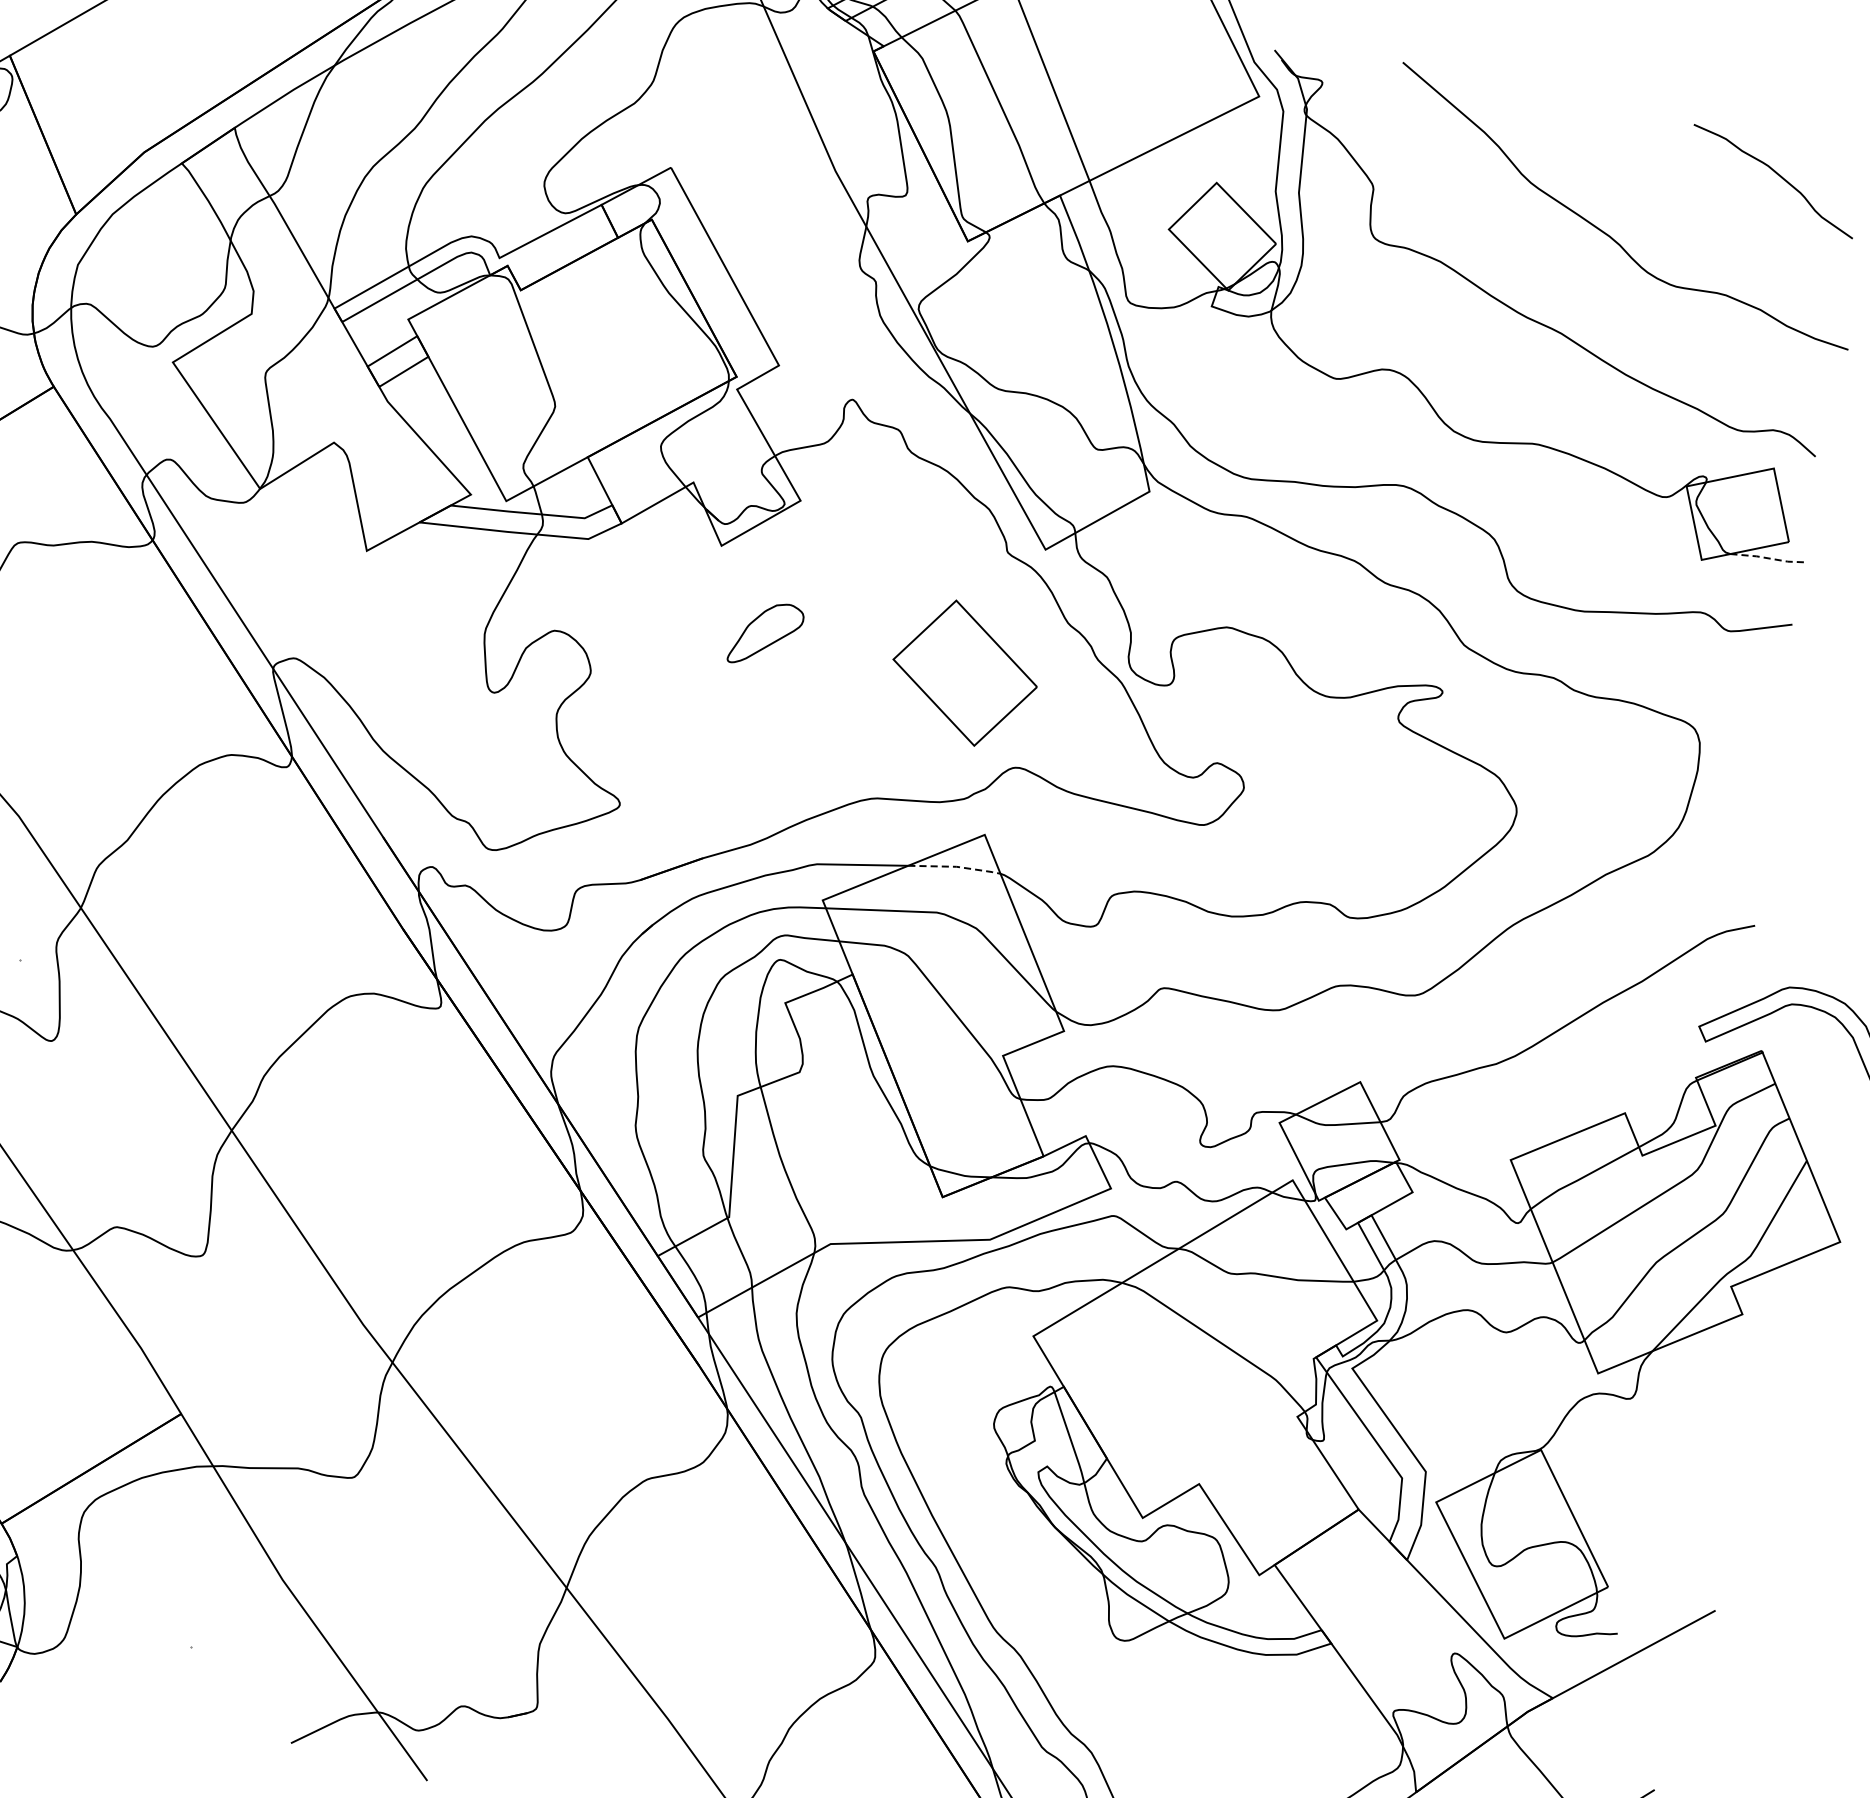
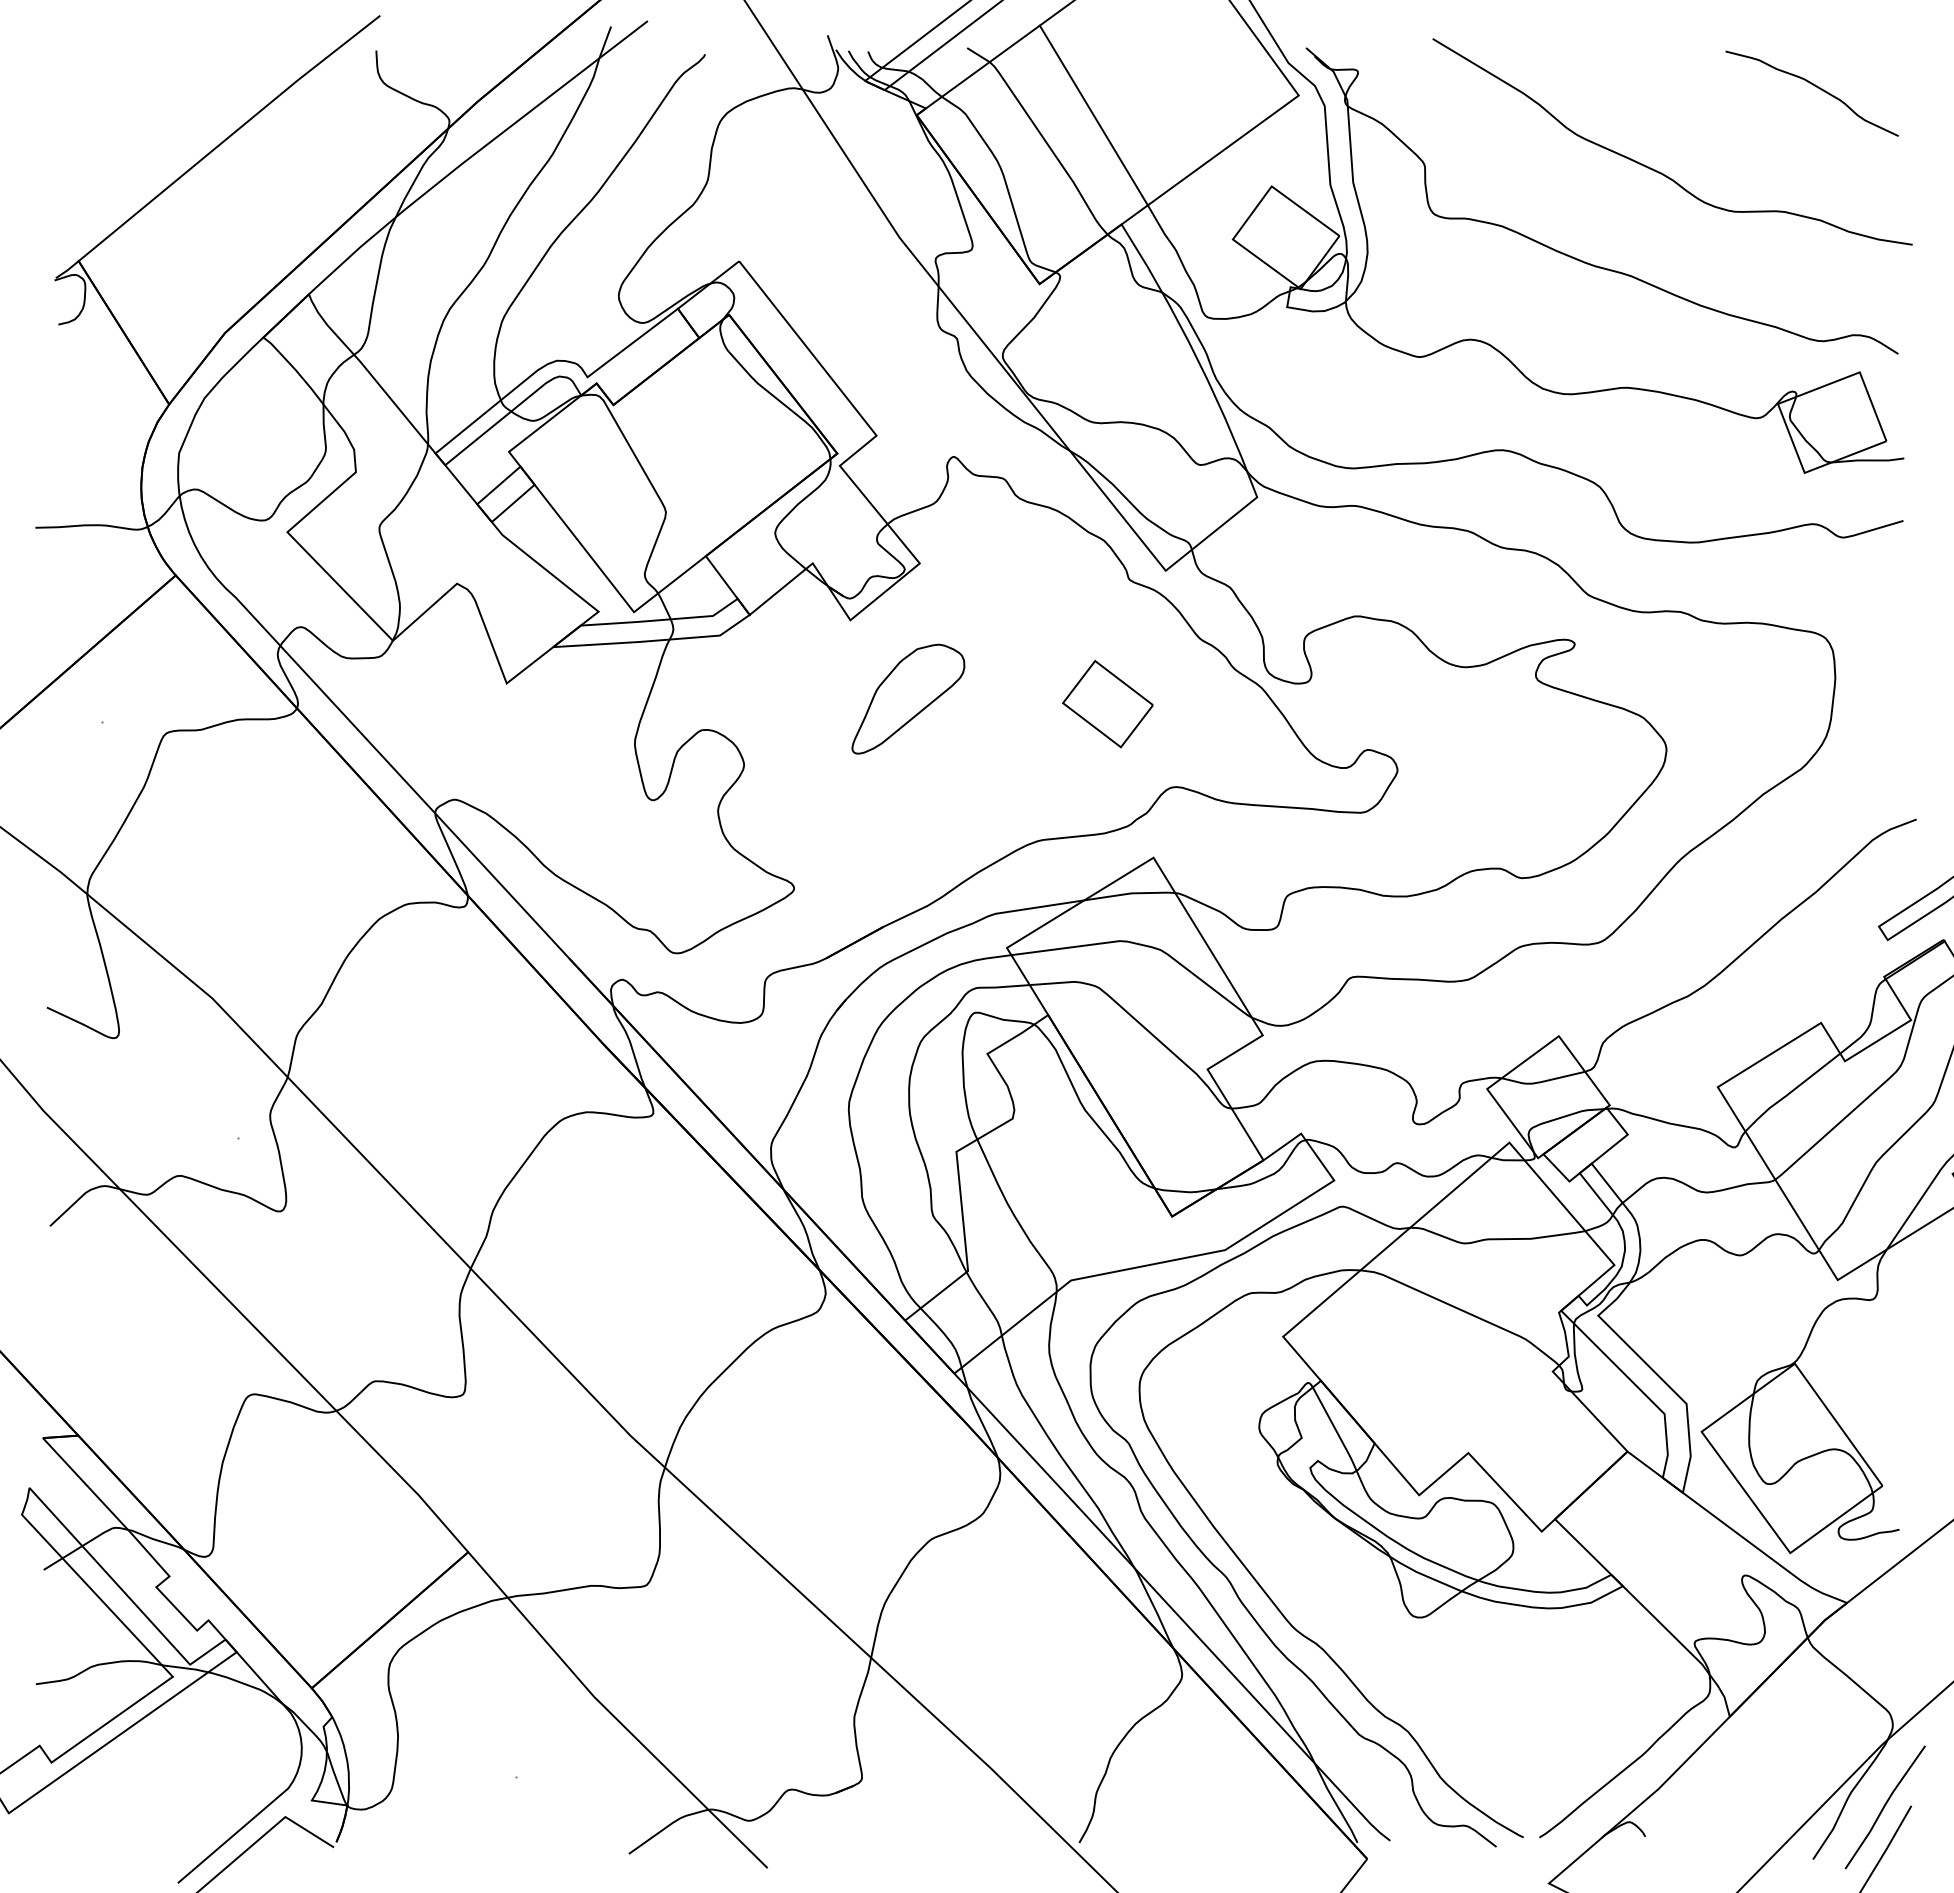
line: (1766, 558) -> (1867, 460), dashed -> solid
part: (766, 633) -> (908, 698), size x1.67
part: (964, 673) -> (1107, 704), size x0.62
line: (956, 866) -> (1131, 893), dashed -> solid

